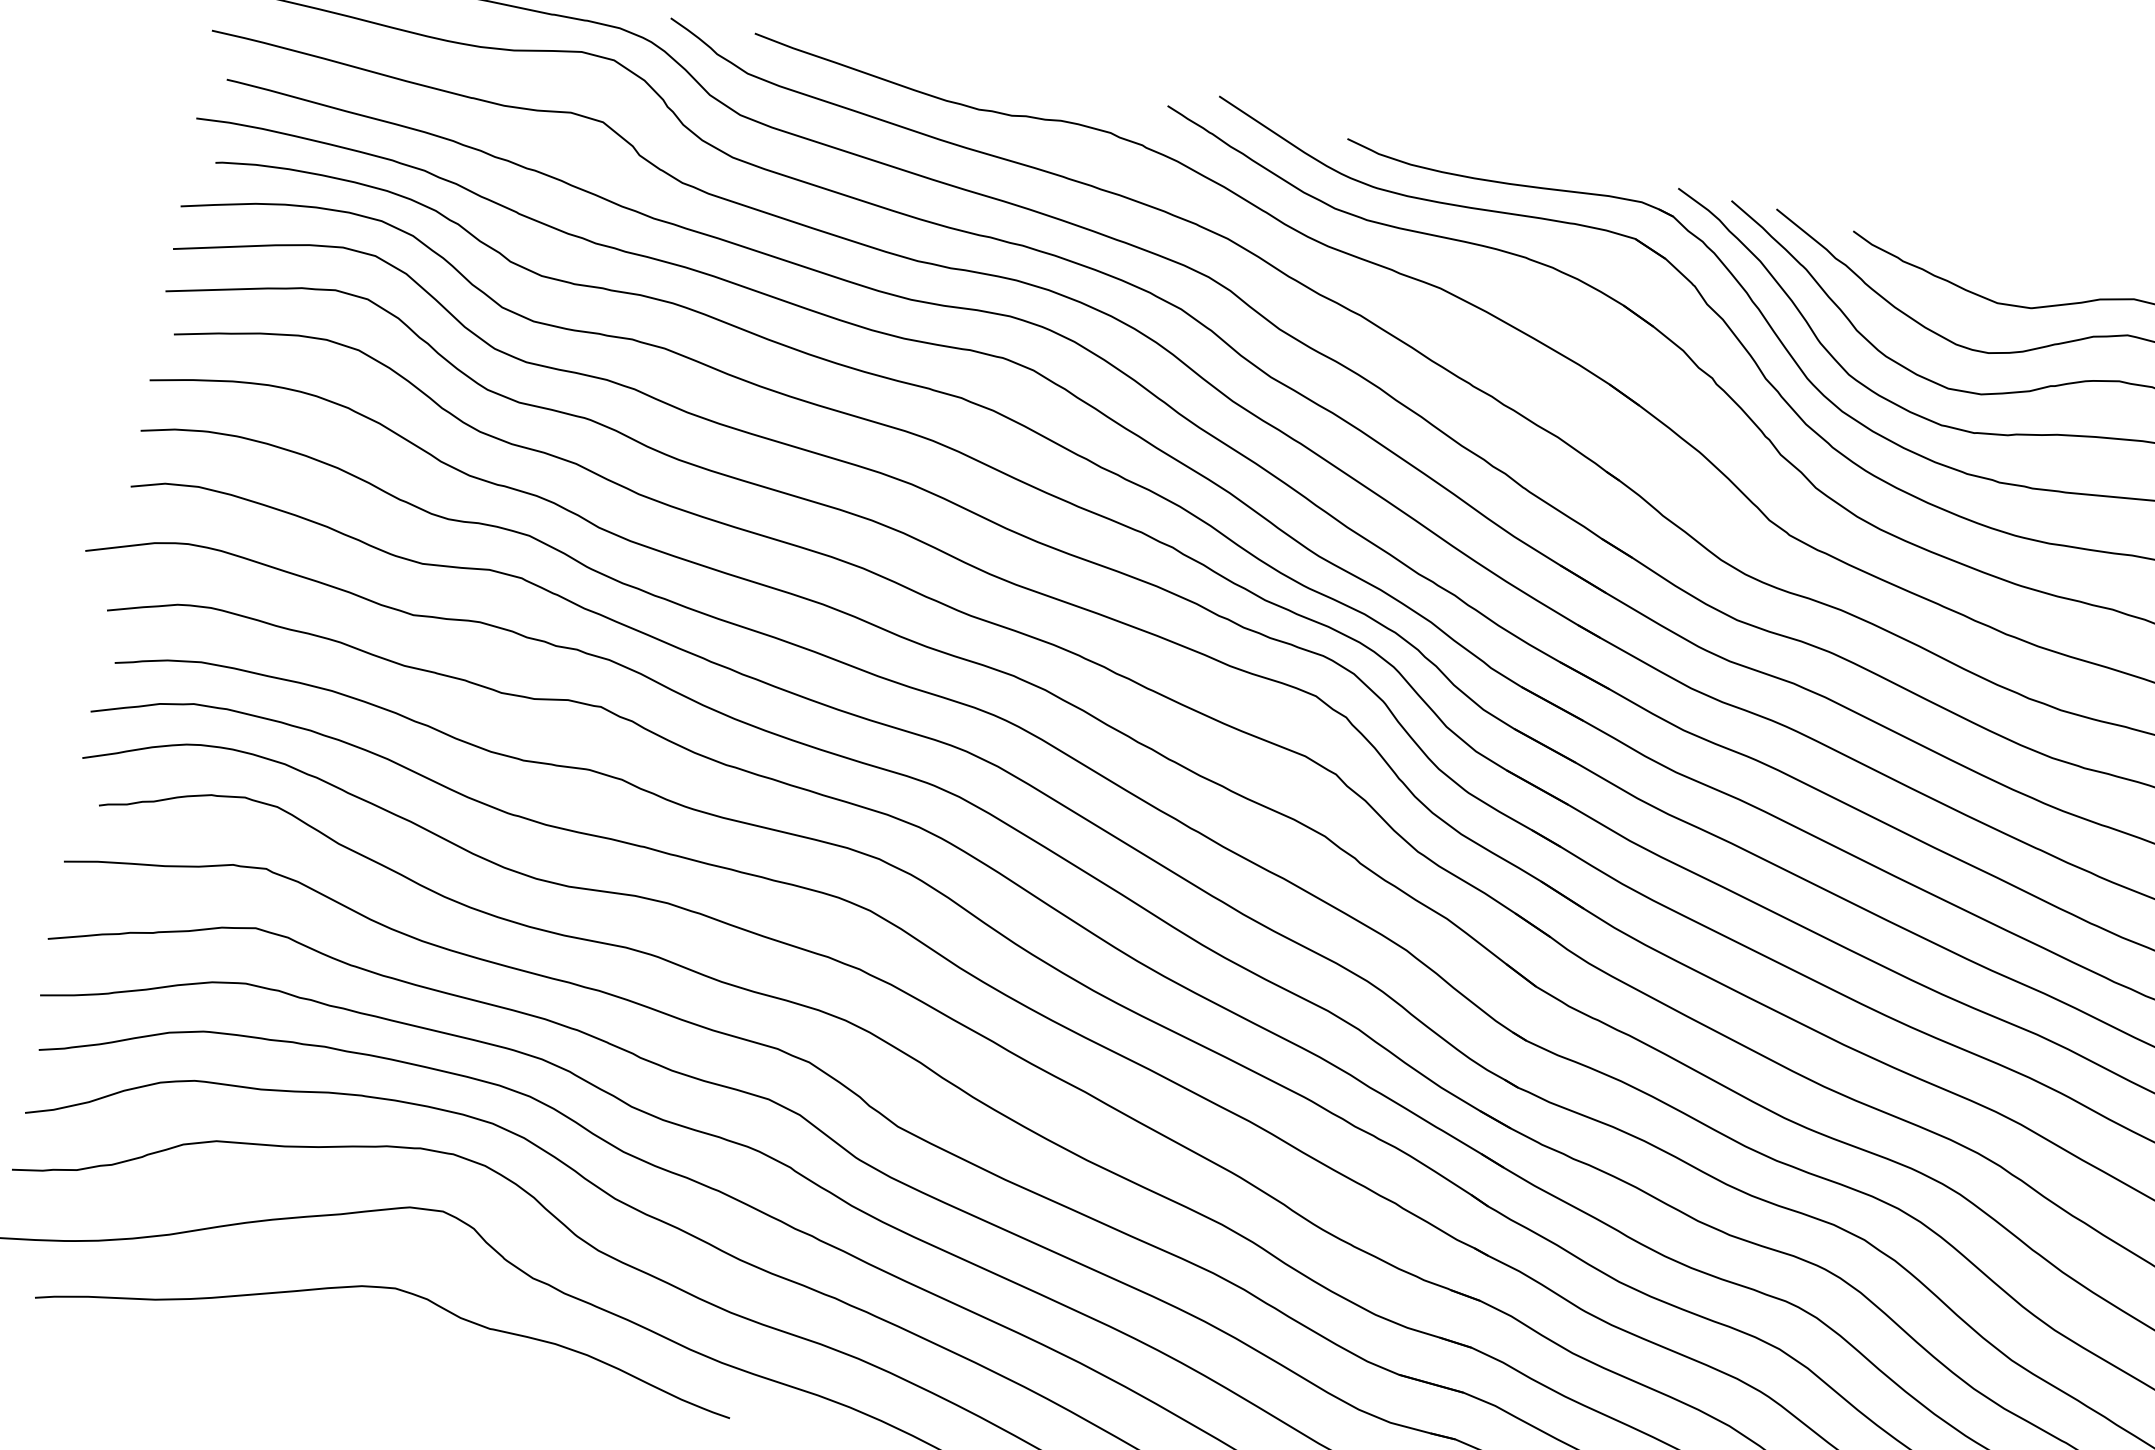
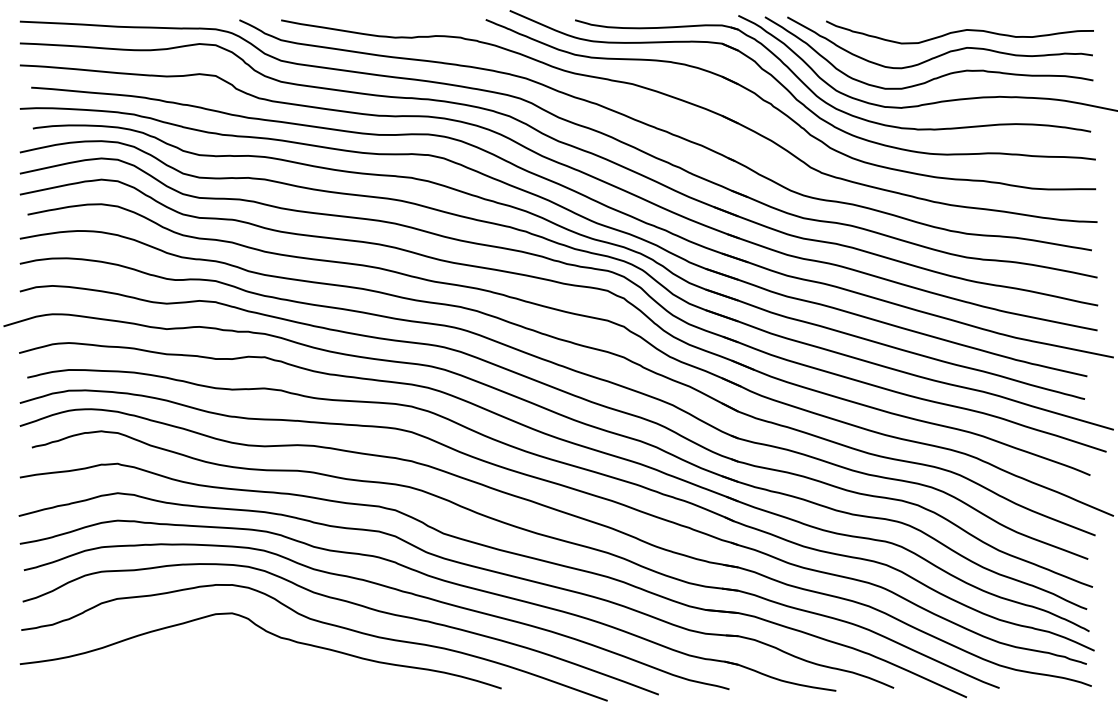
curve: (394, 1290) -> (215, 655), removed

